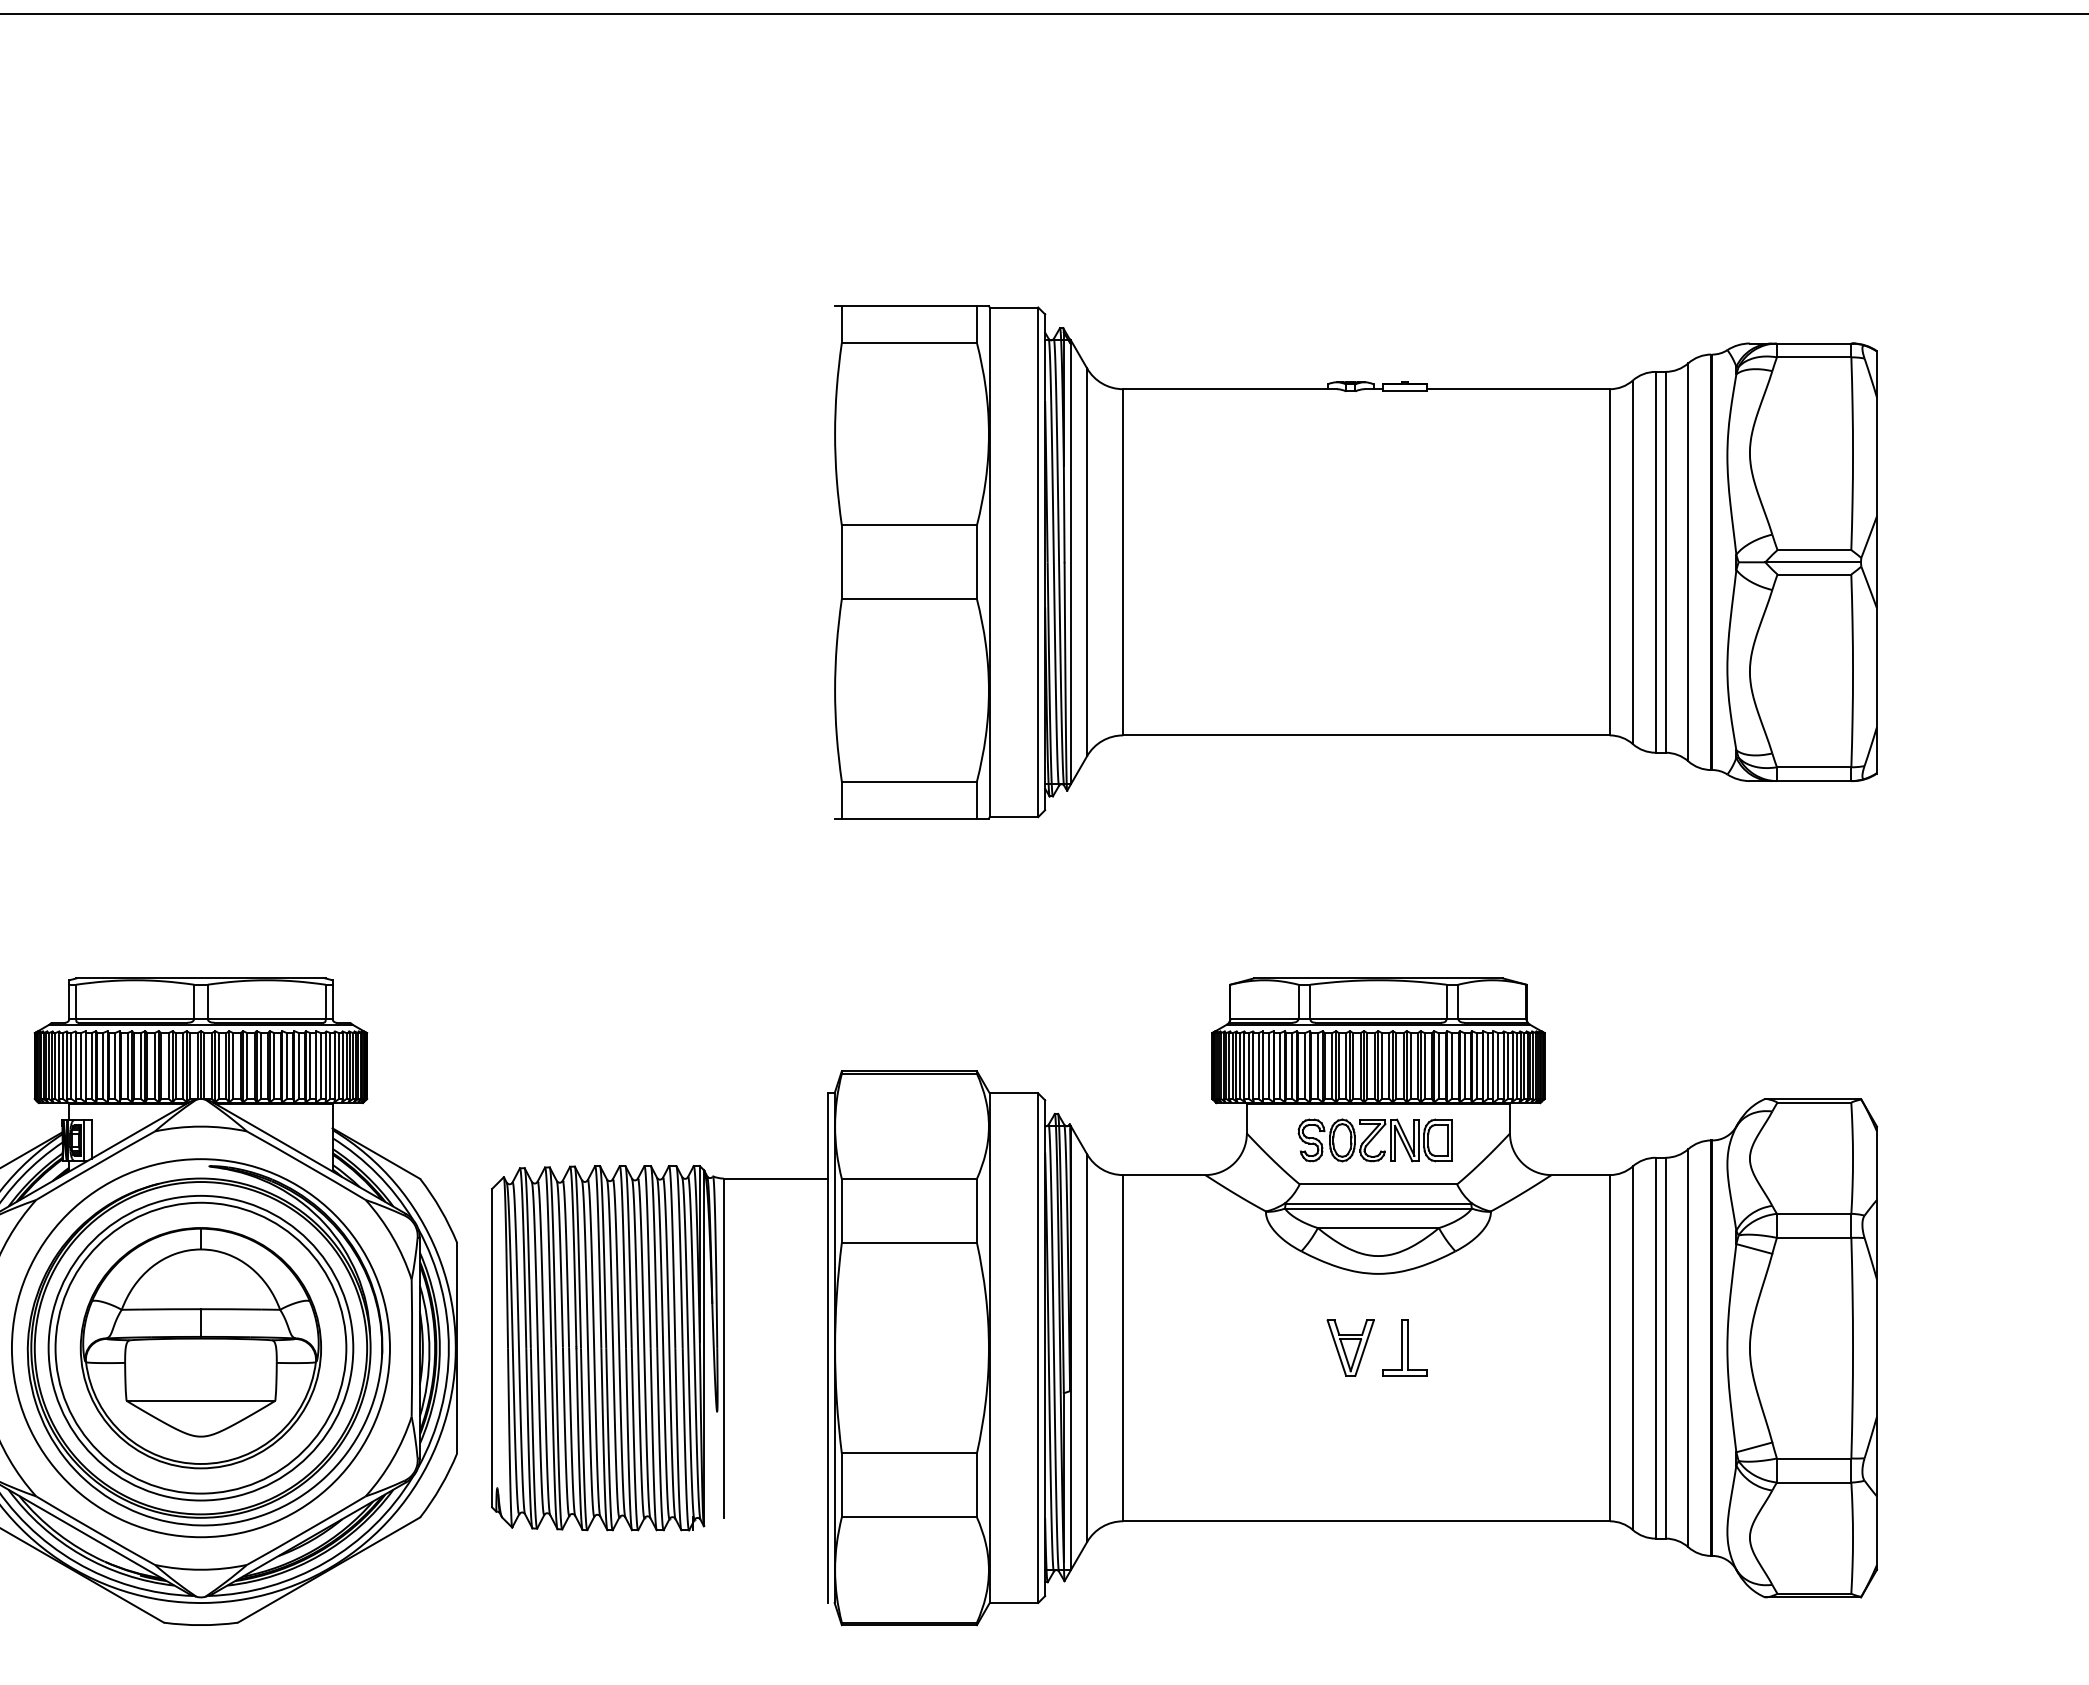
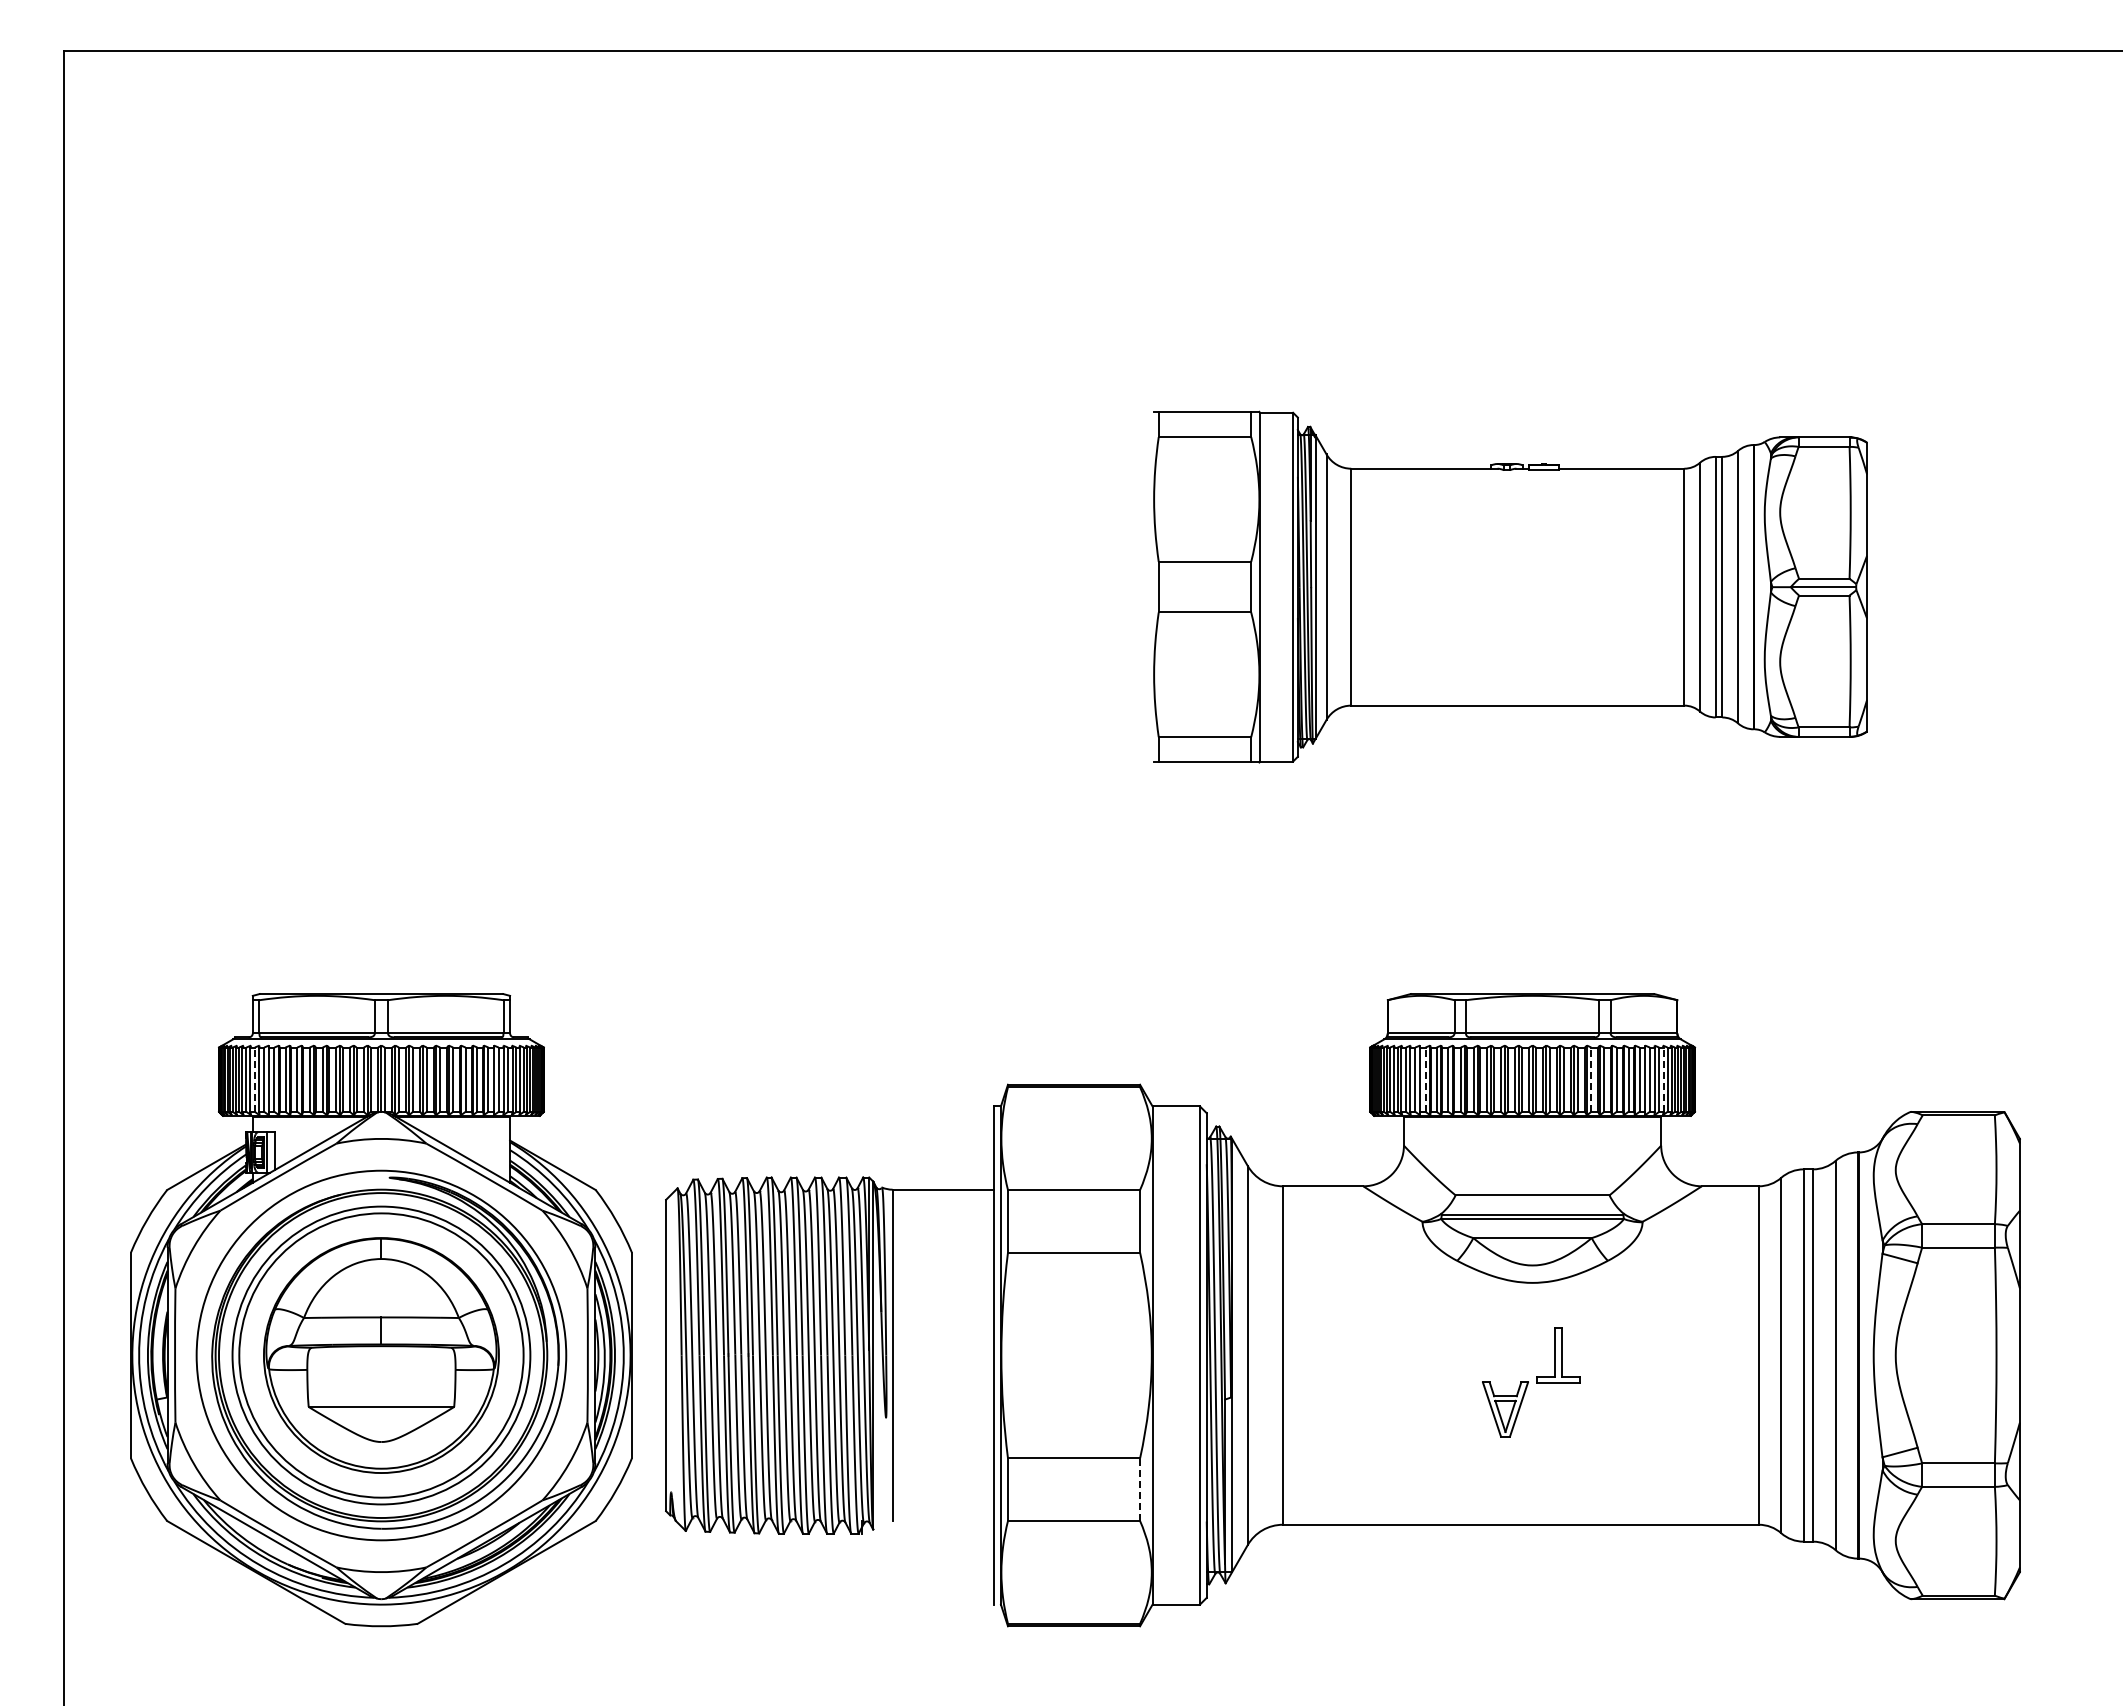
part: (1355, 561) -> (1510, 586), size x0.7
line: (71, 1065) -> (254, 1079), solid -> dashed
line: (1268, 1065) -> (1425, 1079), solid -> dashed
line: (1438, 1065) -> (1591, 1079), solid -> dashed
line: (1512, 1065) -> (1663, 1079), solid -> dashed
part: (1374, 1140) -> (1528, 1152), removed
part: (1350, 1348) -> (1505, 1409), moved
line: (977, 1485) -> (1140, 1489), solid -> dashed

